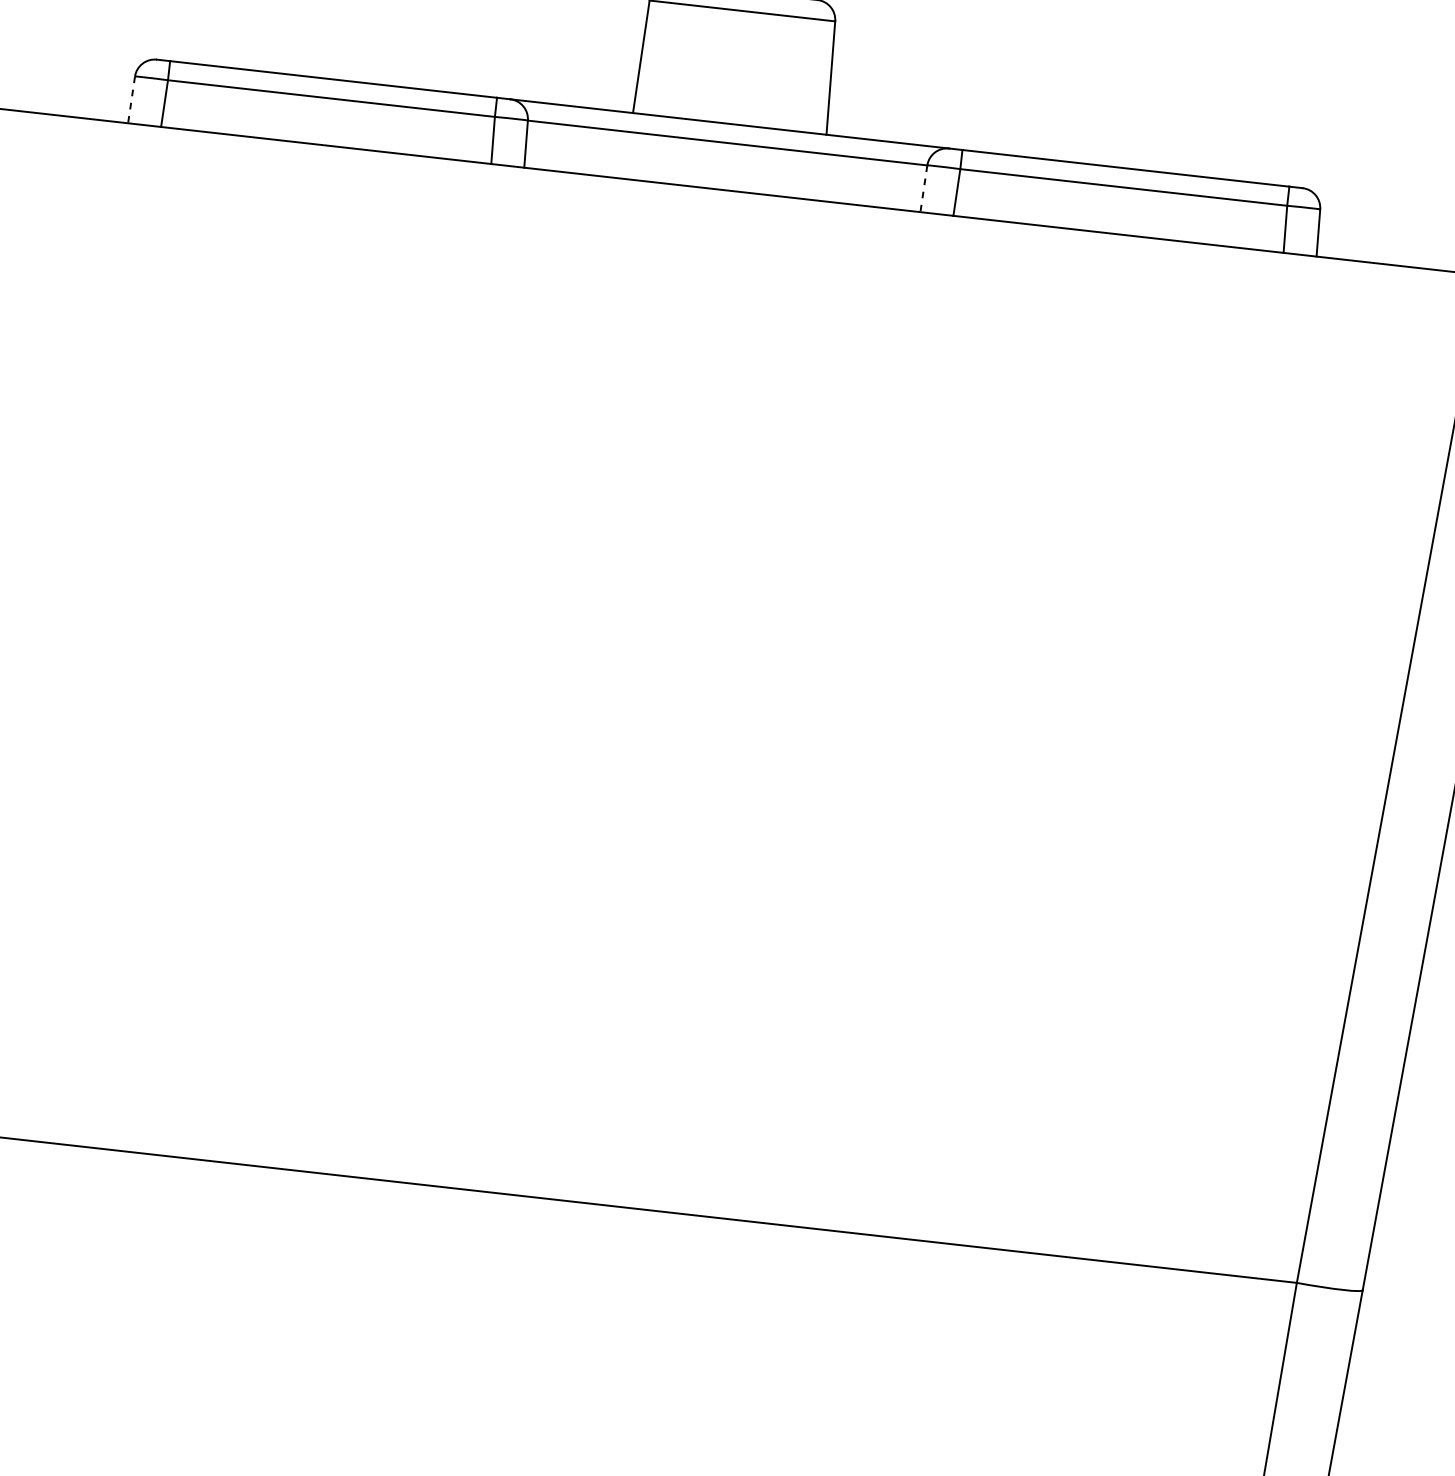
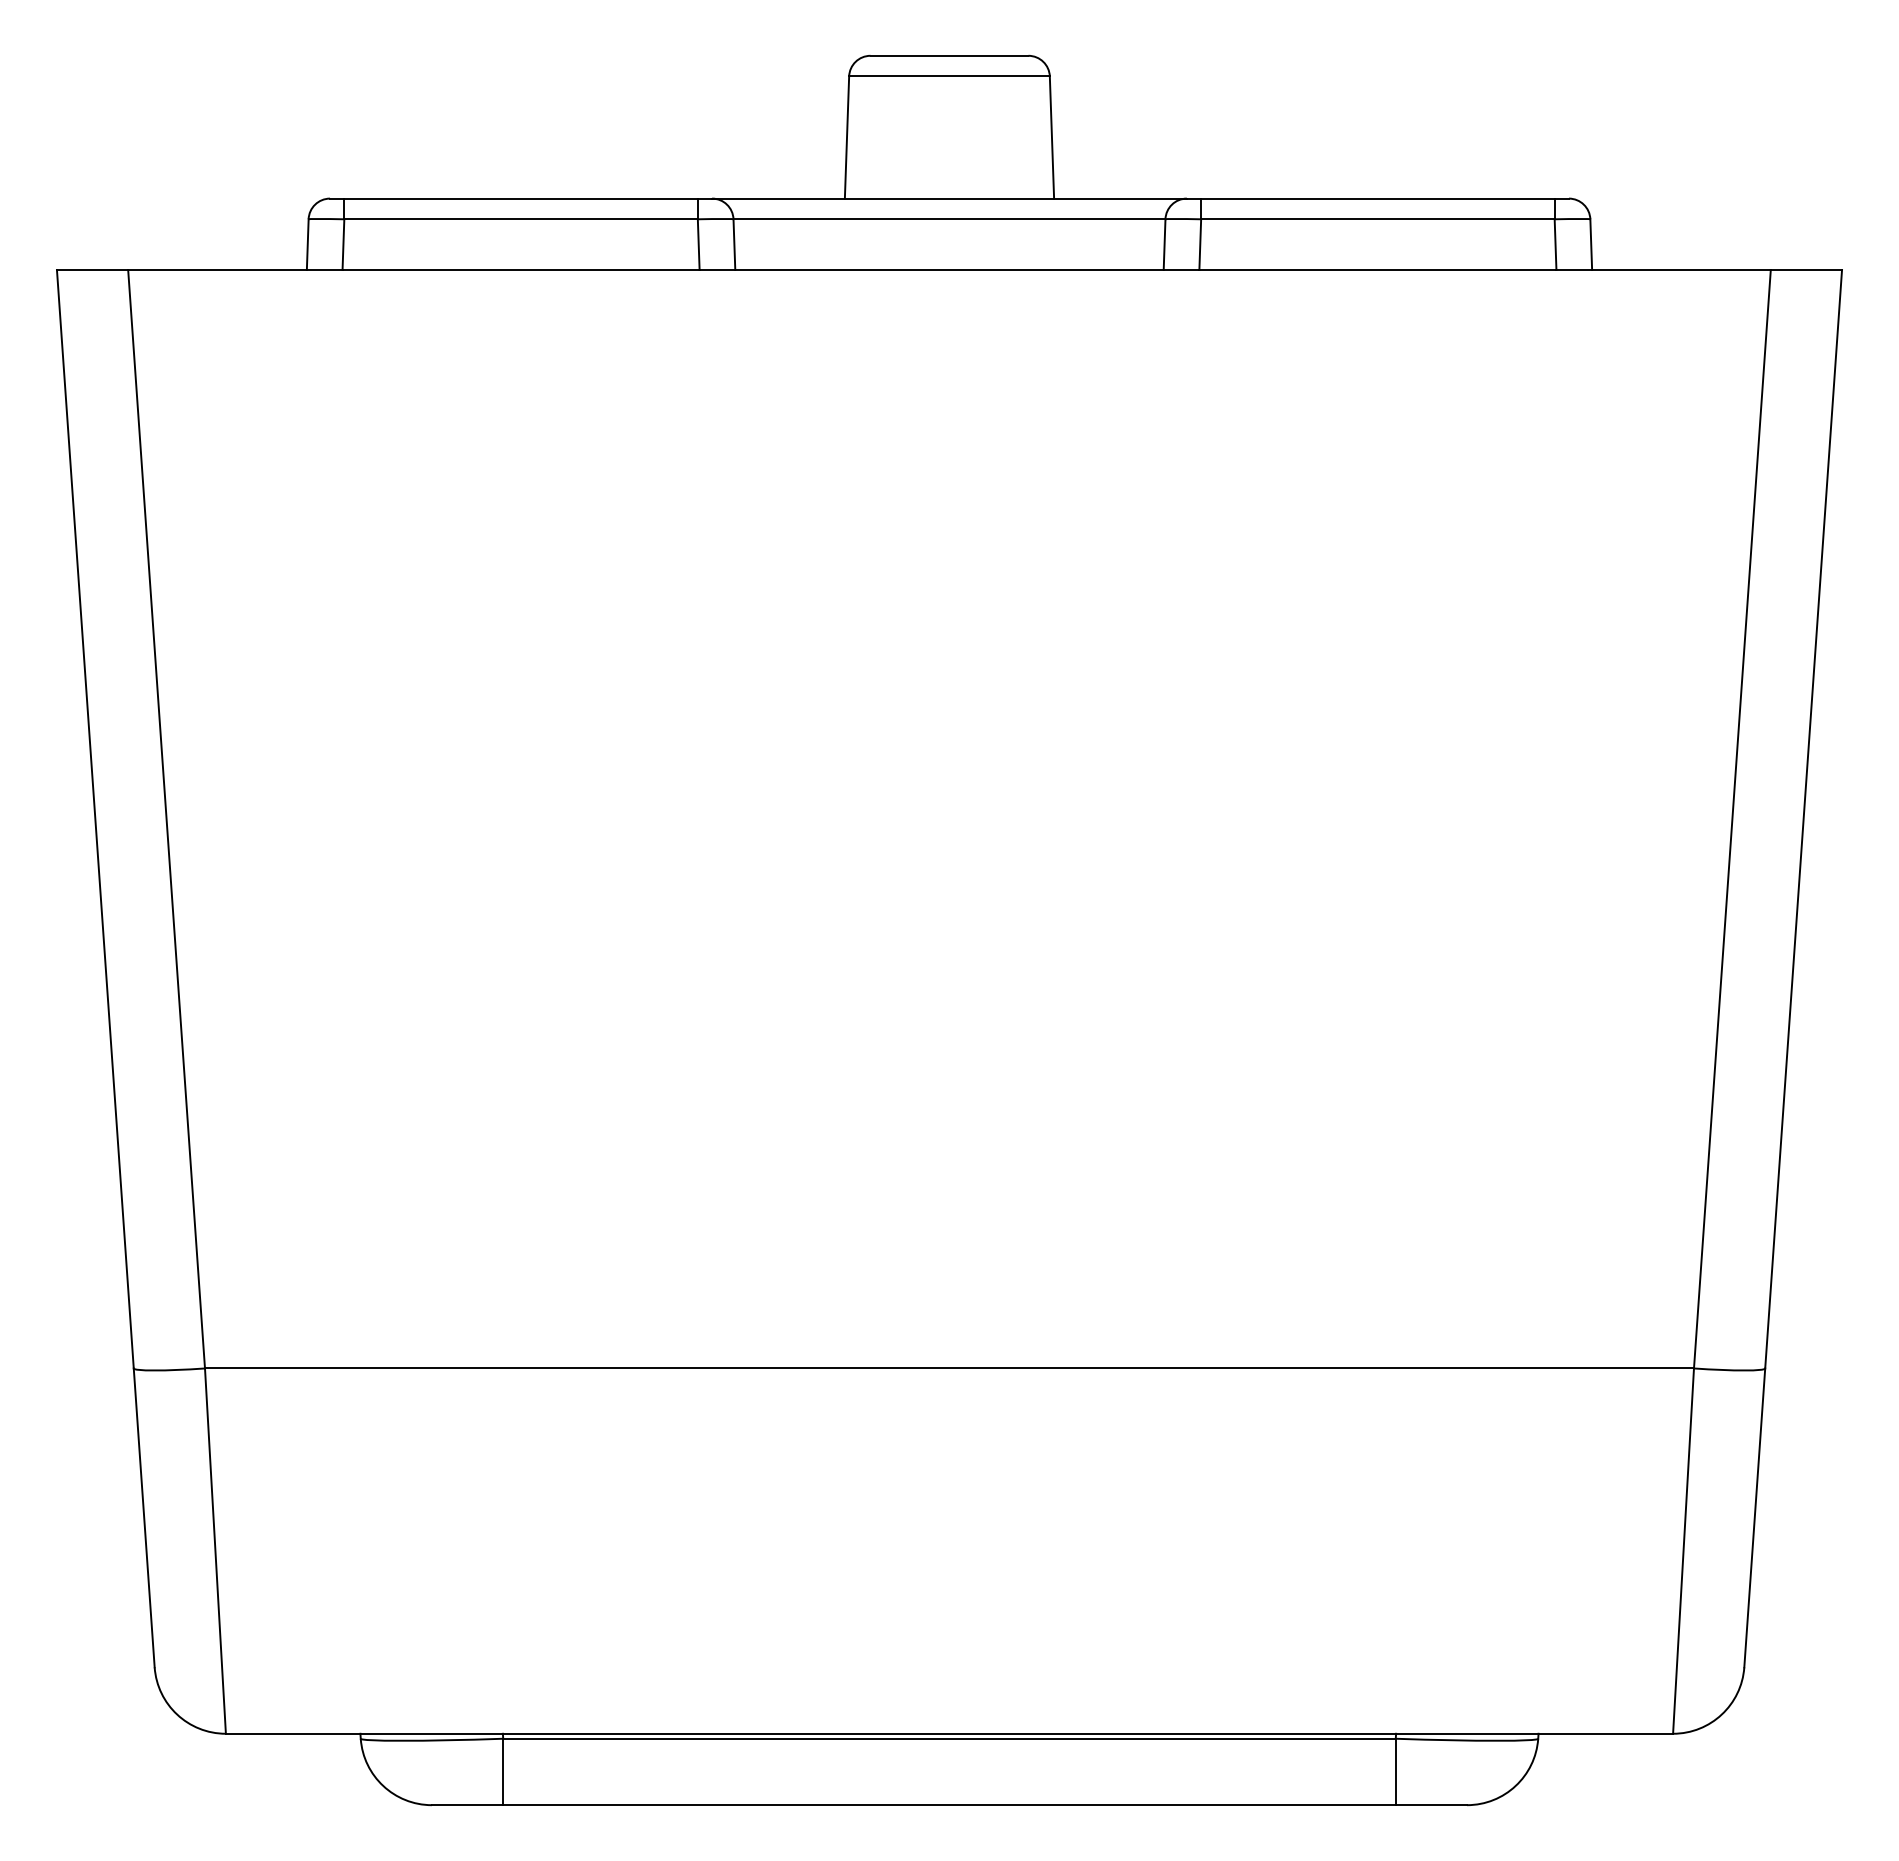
line: (131, 100) -> (307, 245), dashed -> solid
line: (923, 189) -> (1164, 245), dashed -> solid

